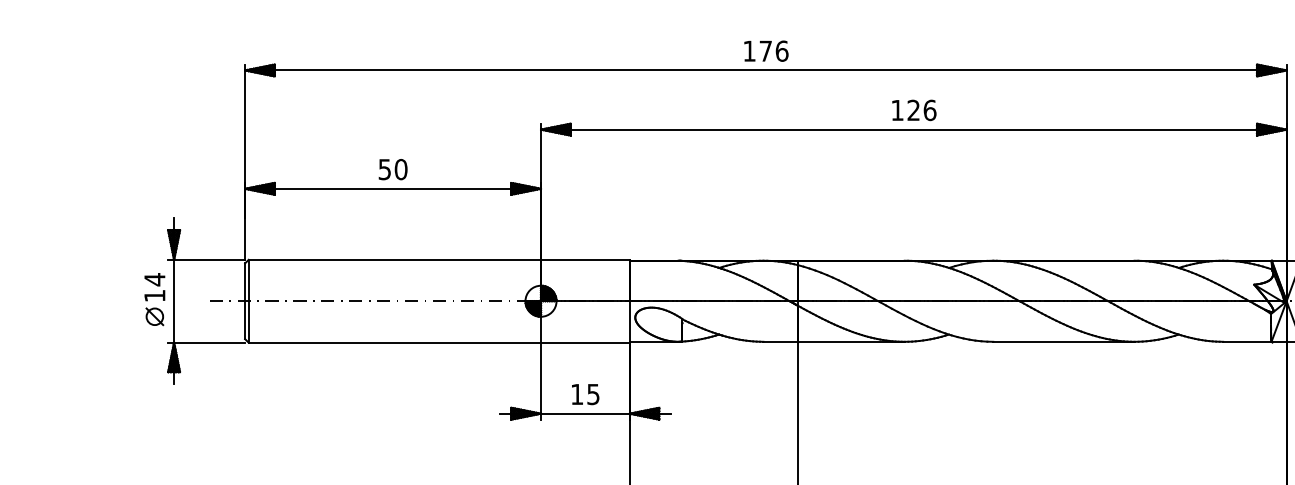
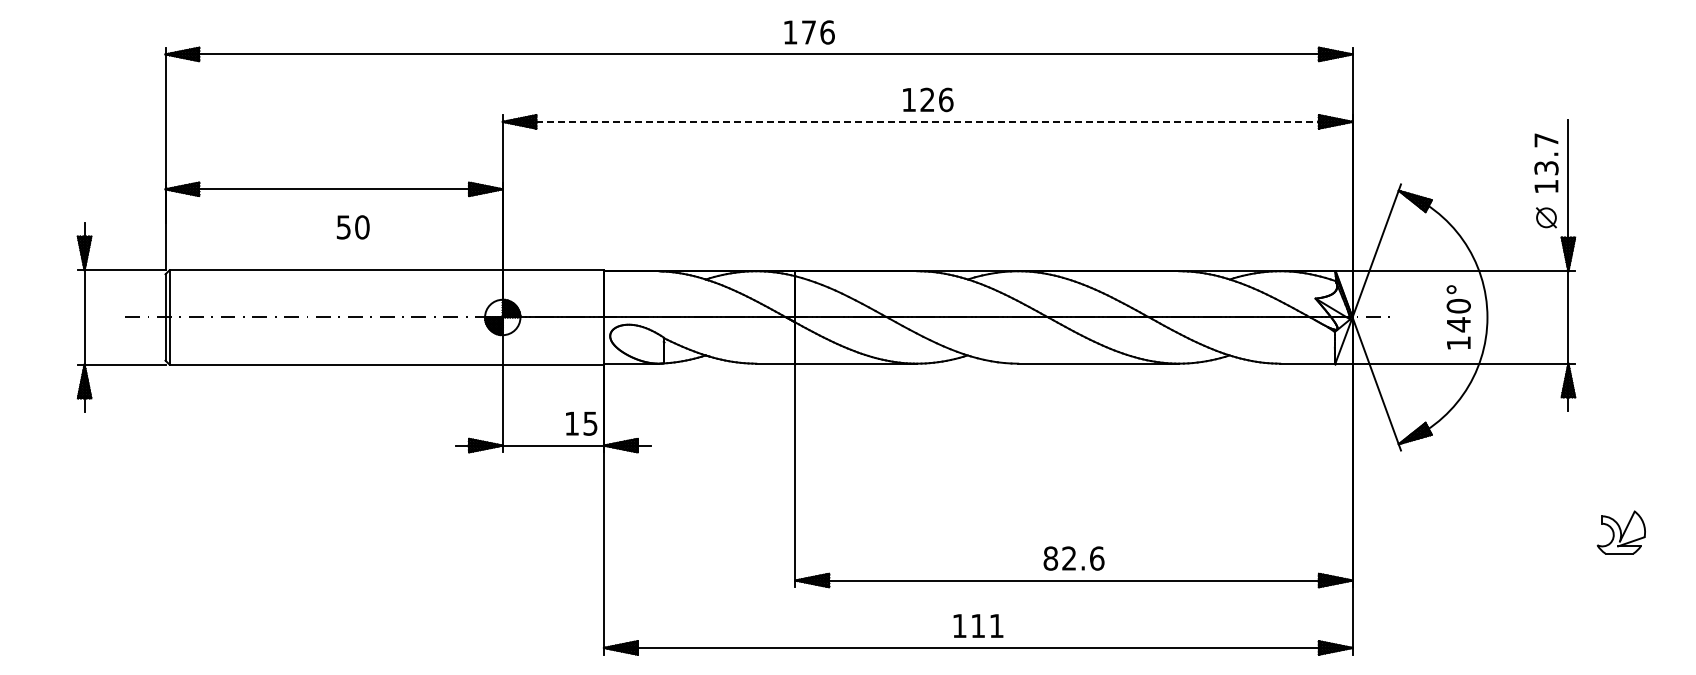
text: (766, 51) -> (809, 32), moved
line: (913, 129) -> (927, 121), solid -> dashed
text: (392, 169) -> (352, 227), moved
part: (154, 299) -> (62, 315), removed
text: (585, 394) -> (581, 423), moved

